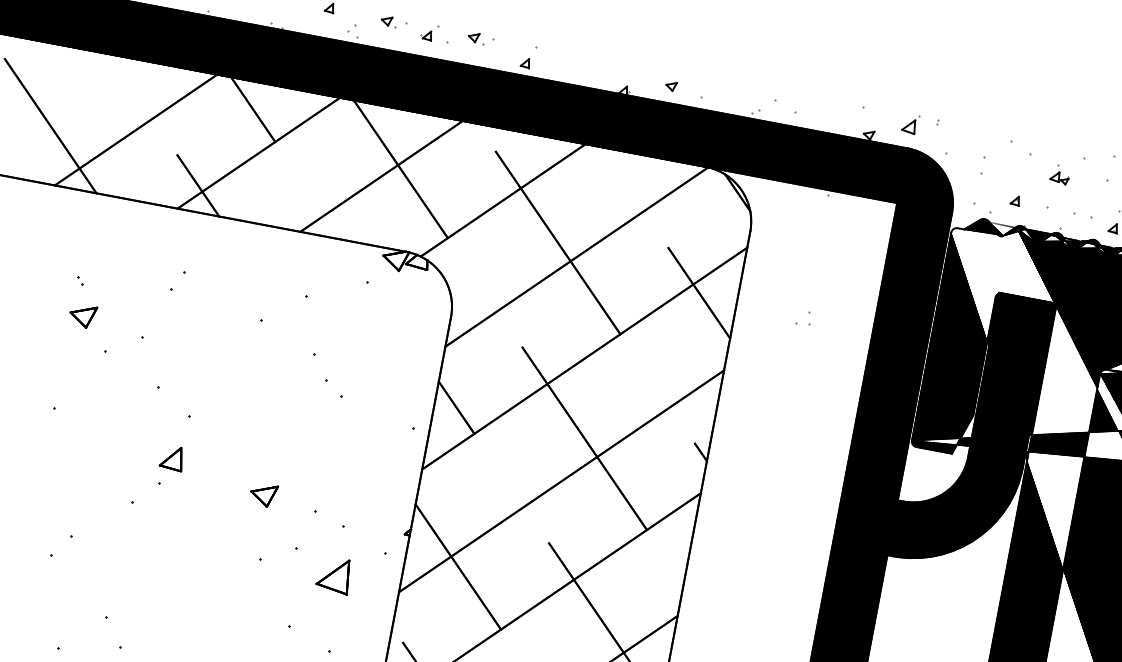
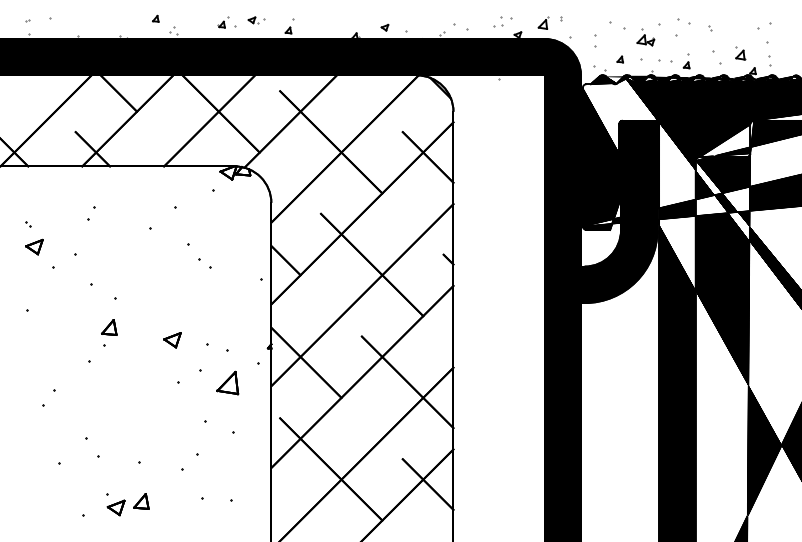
part: (393, 22) -> (198, 20), removed
part: (1059, 174) -> (645, 37), size x1.43
part: (804, 317) -> (498, 21), moved

